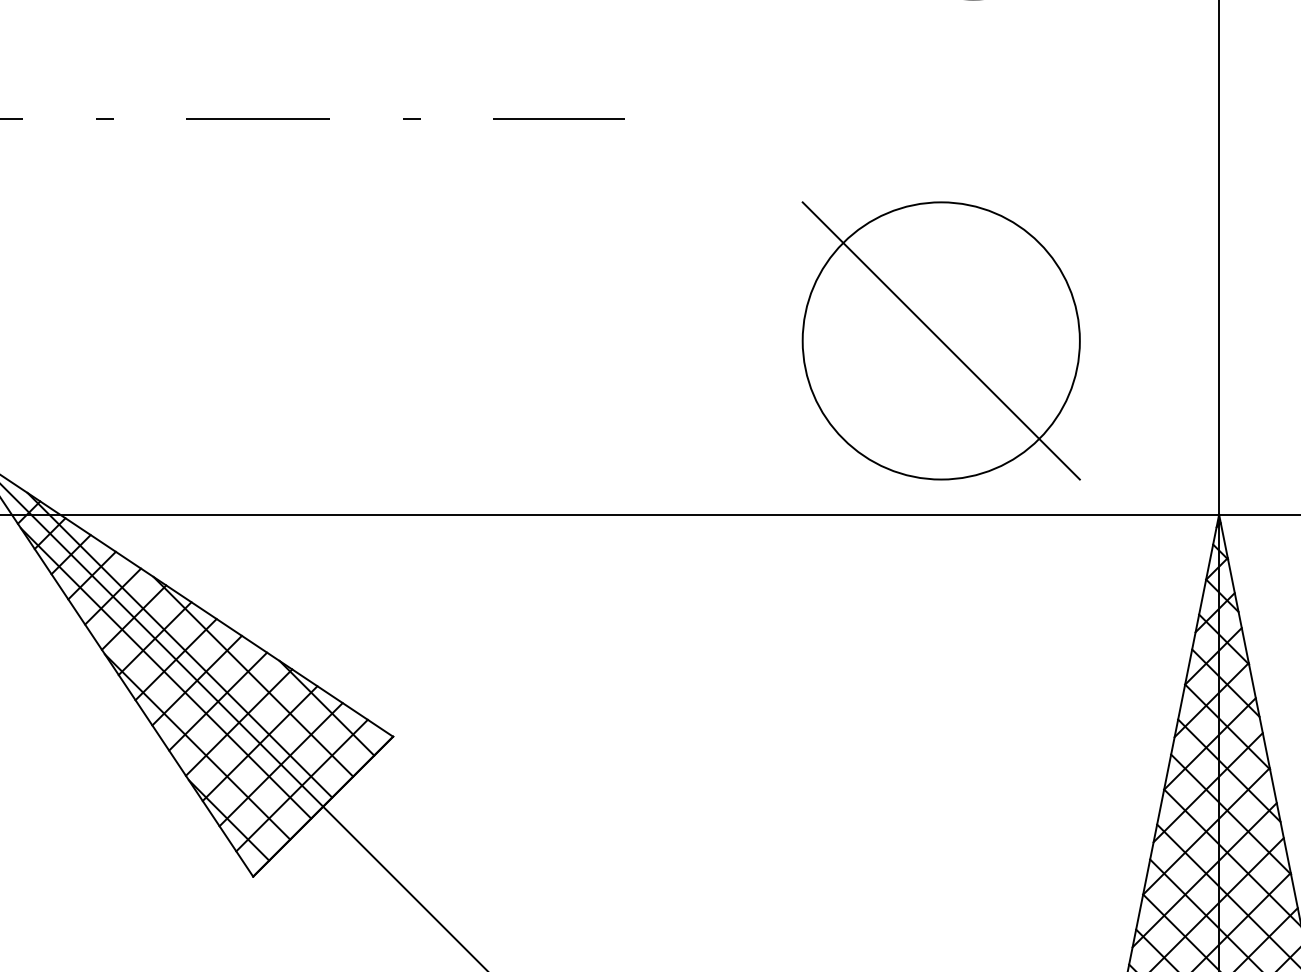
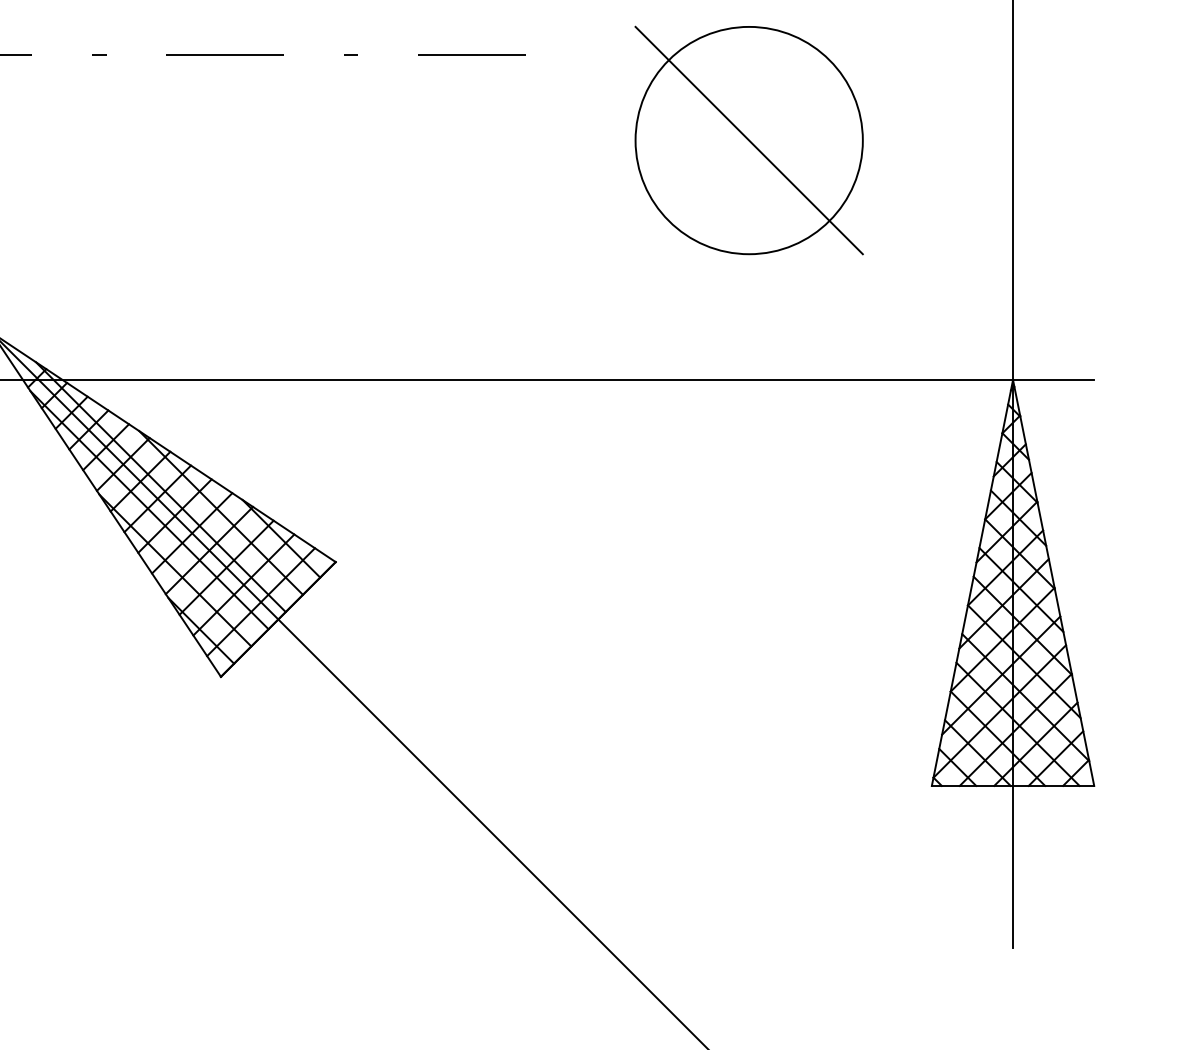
part: (940, 340) -> (748, 140), moved

